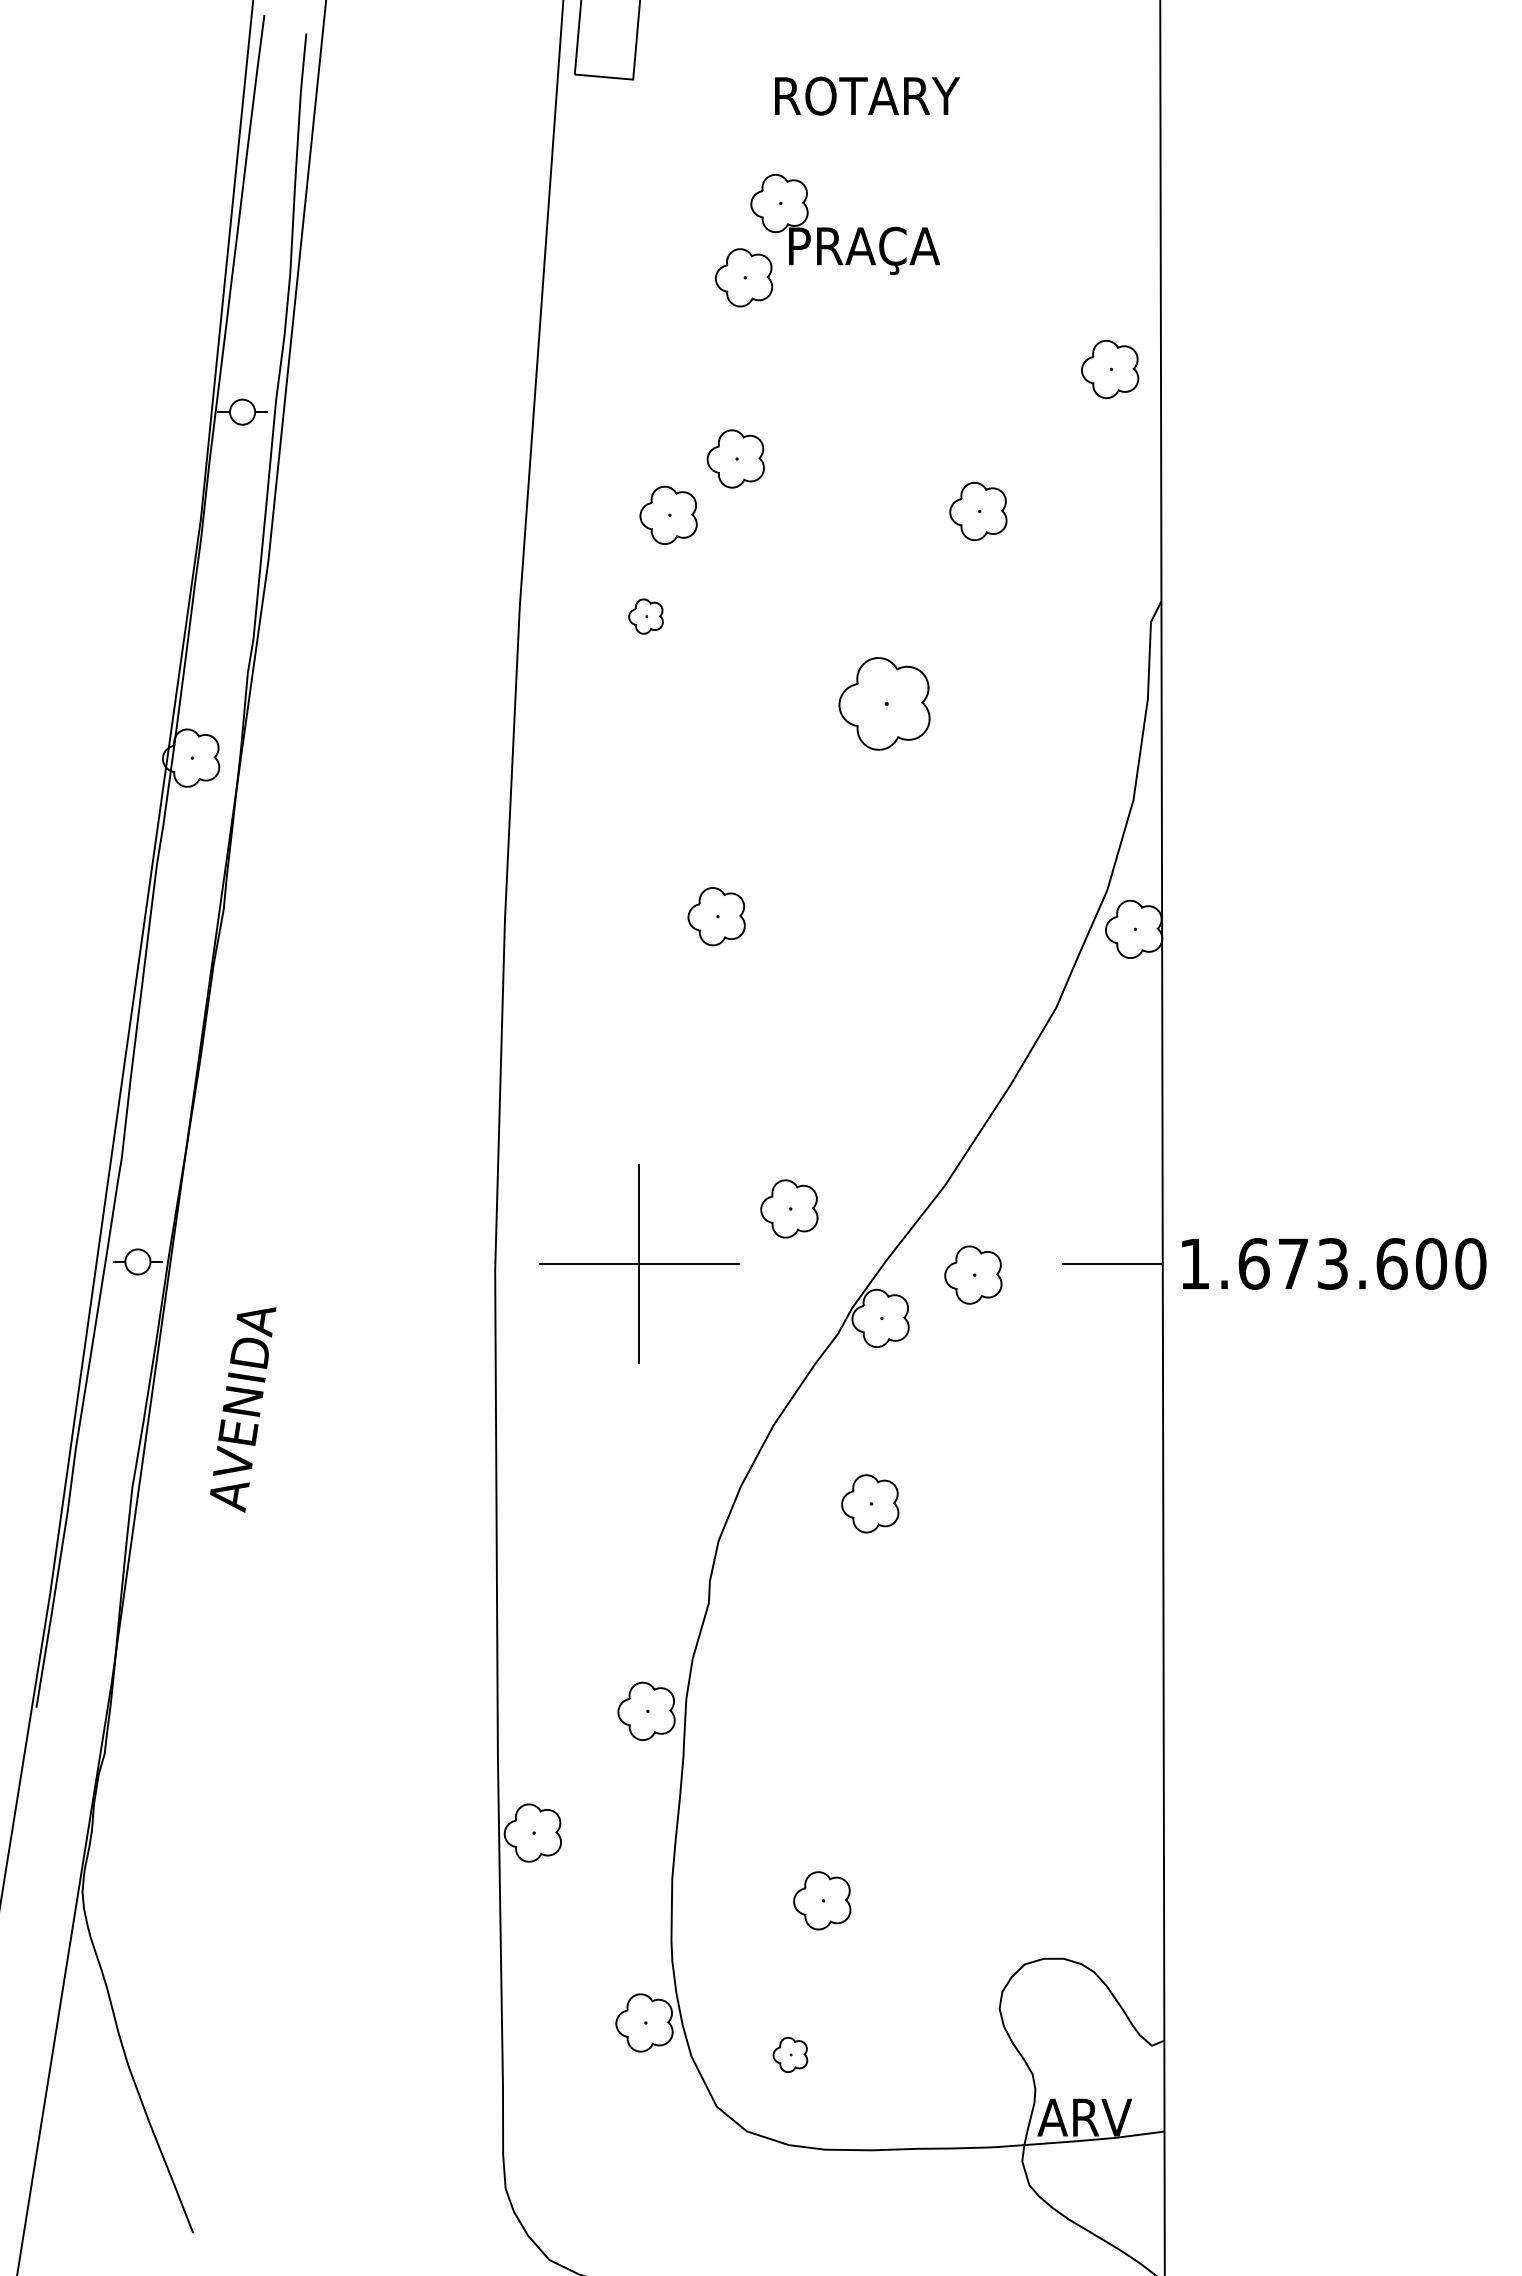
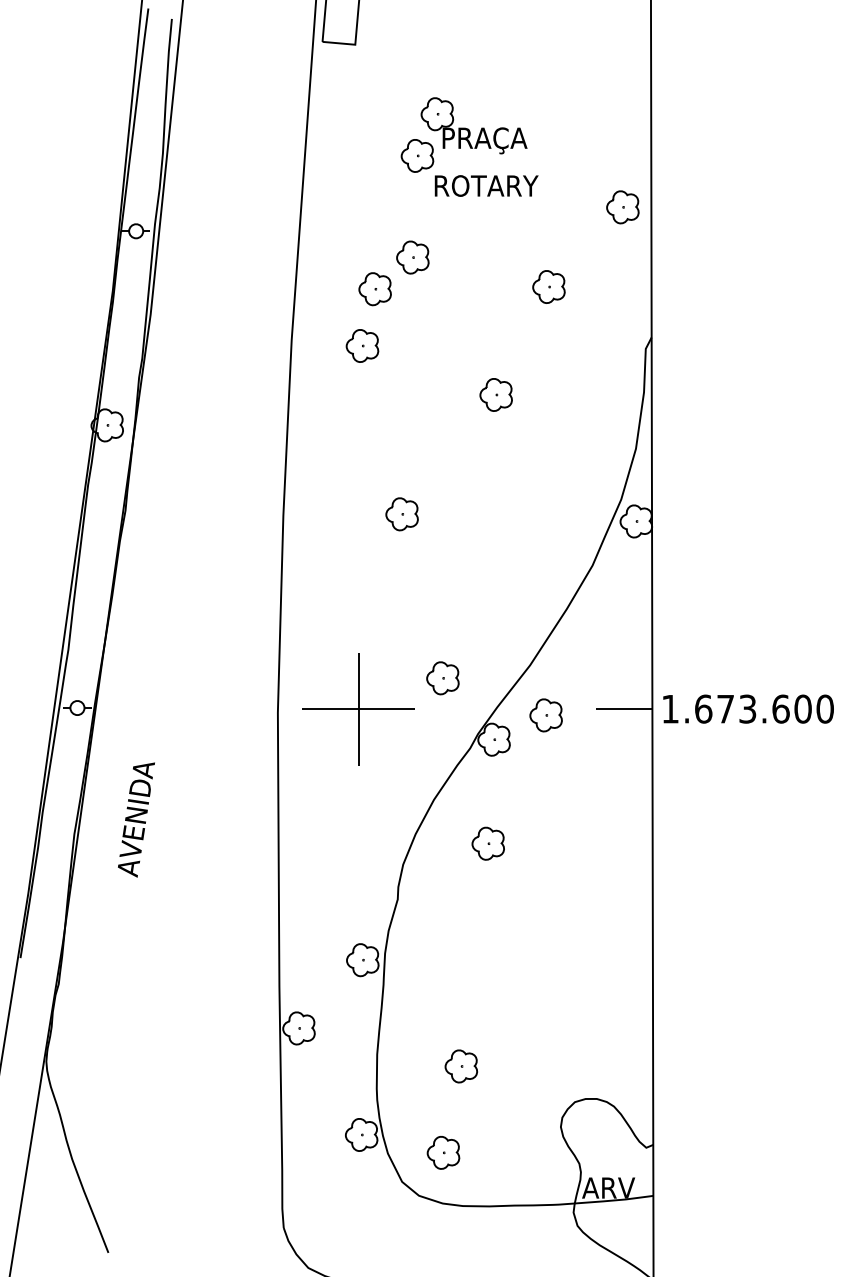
text: (867, 95) -> (486, 185), moved
part: (646, 615) -> (362, 345), size x1.67
part: (883, 703) -> (495, 394), size x0.62
text: (243, 1408) -> (136, 819), moved
part: (790, 2054) -> (443, 1152), size x1.67

